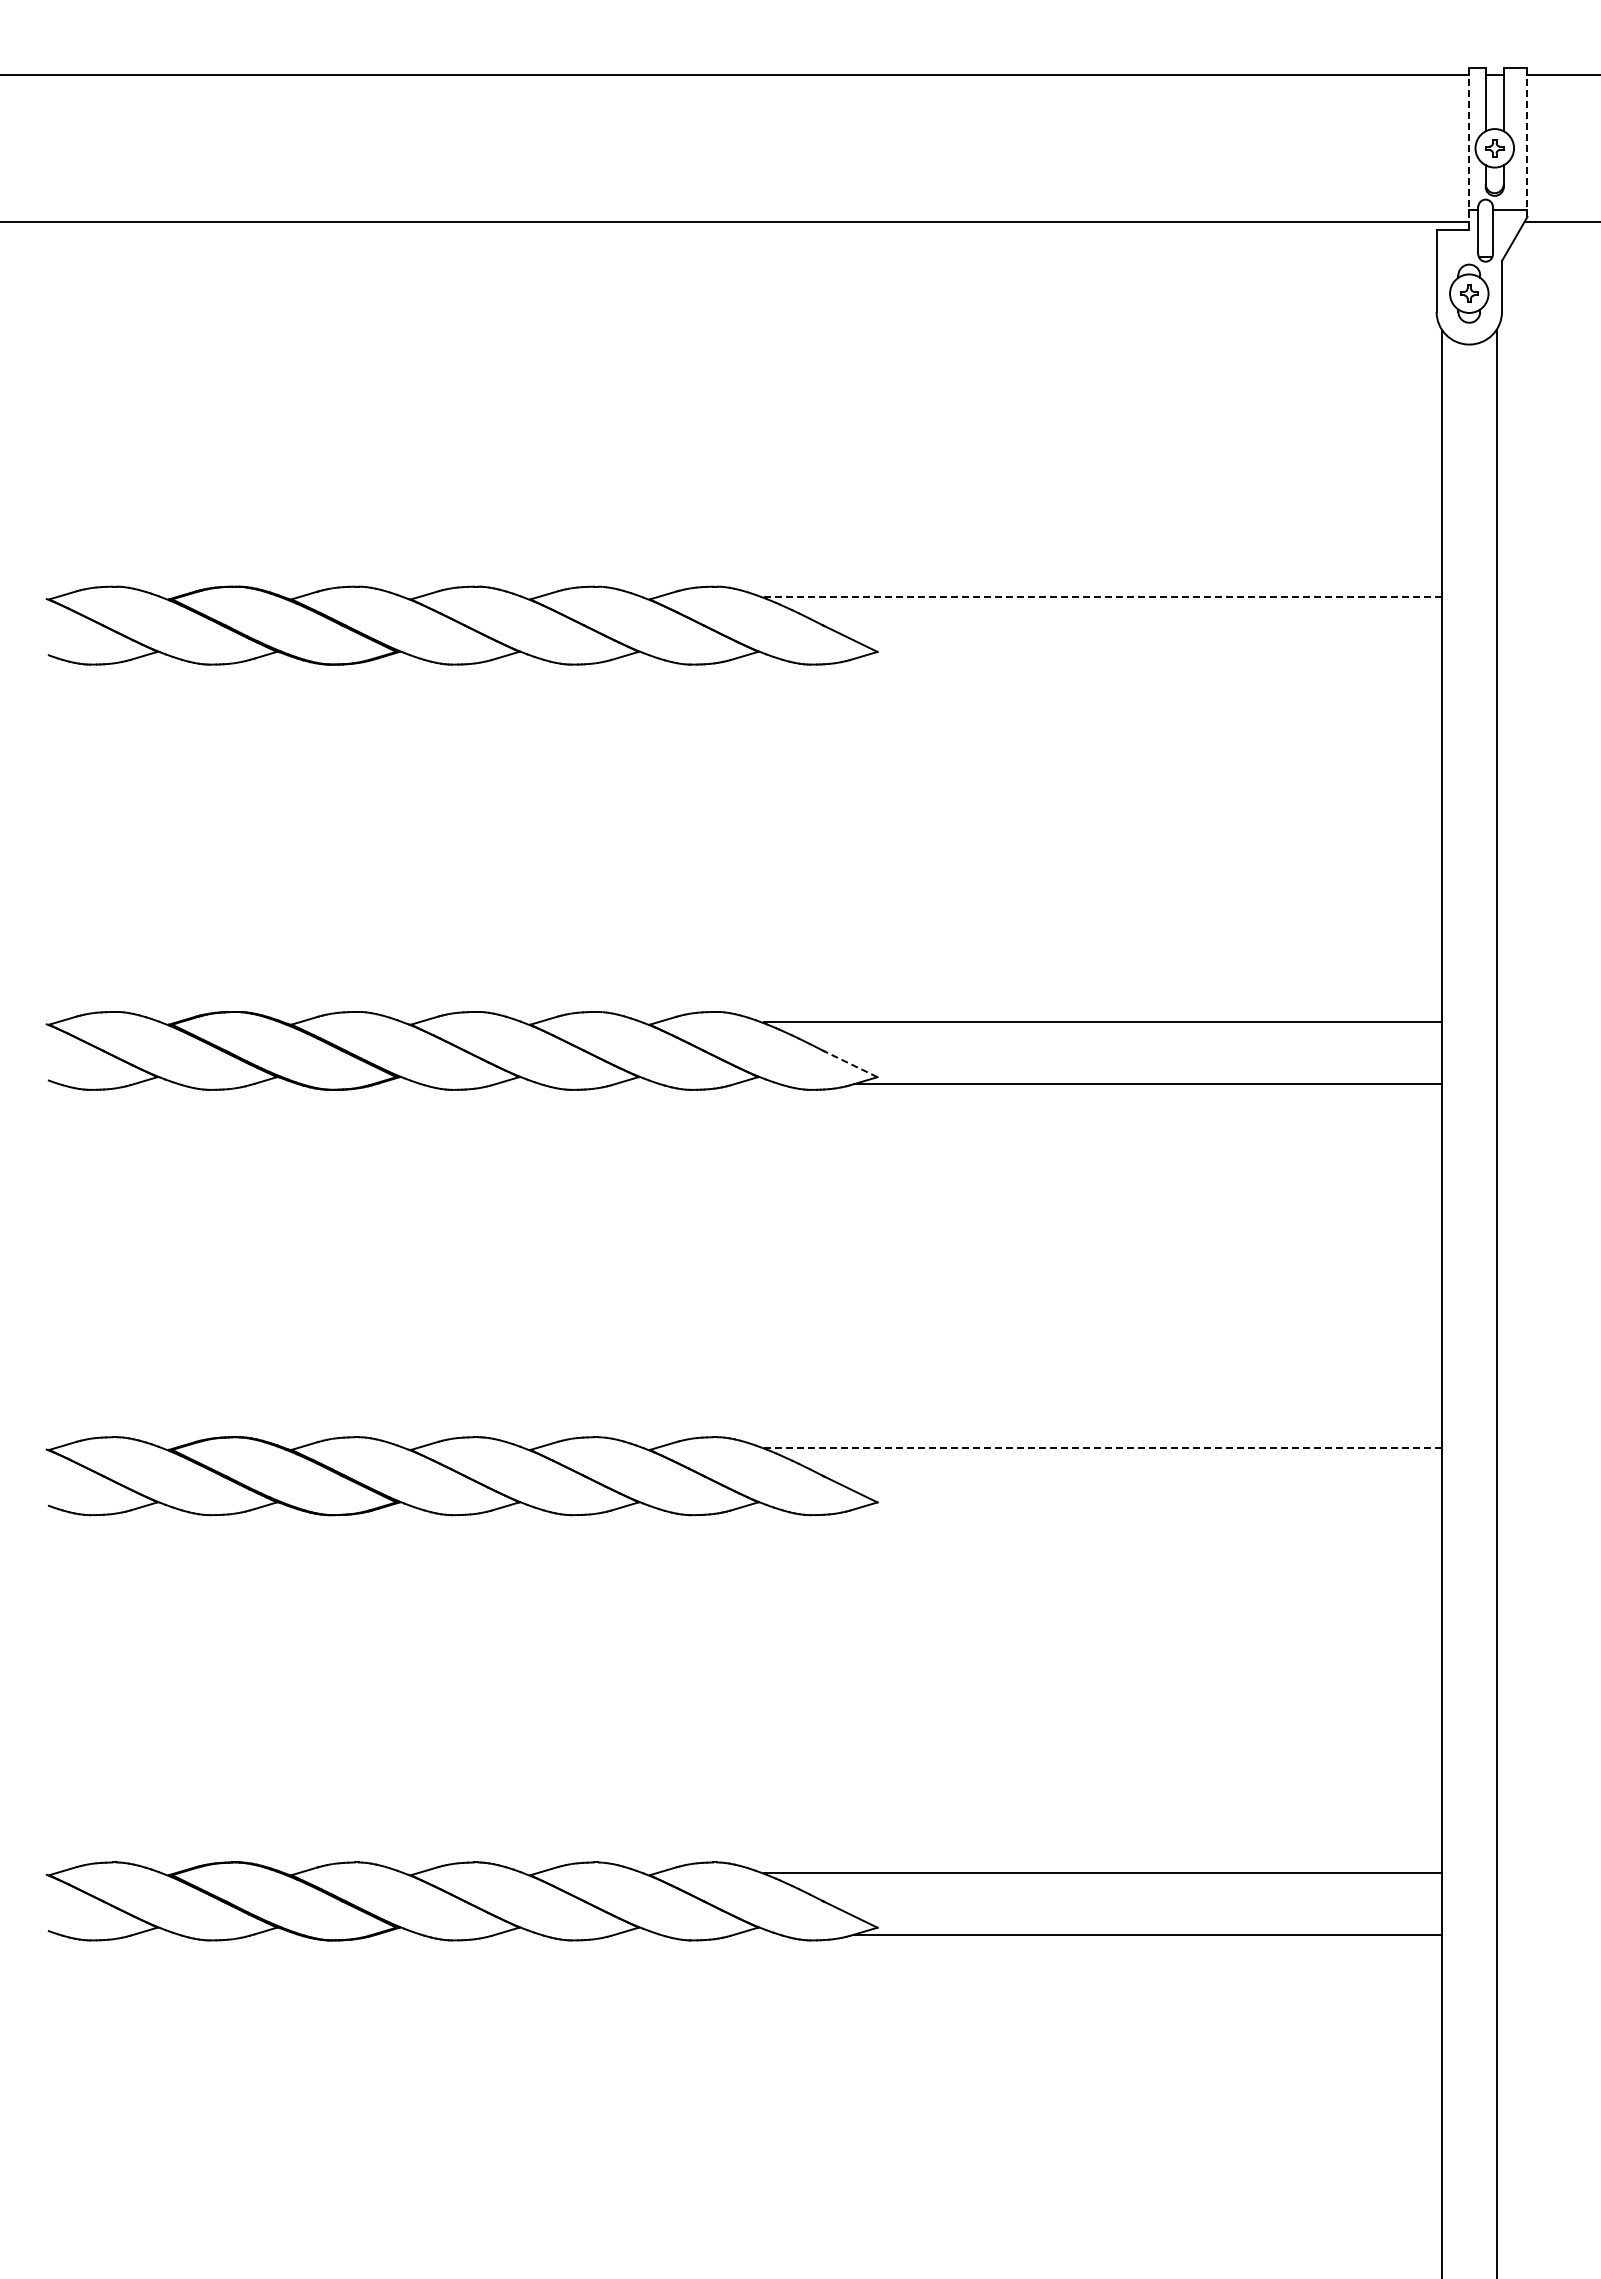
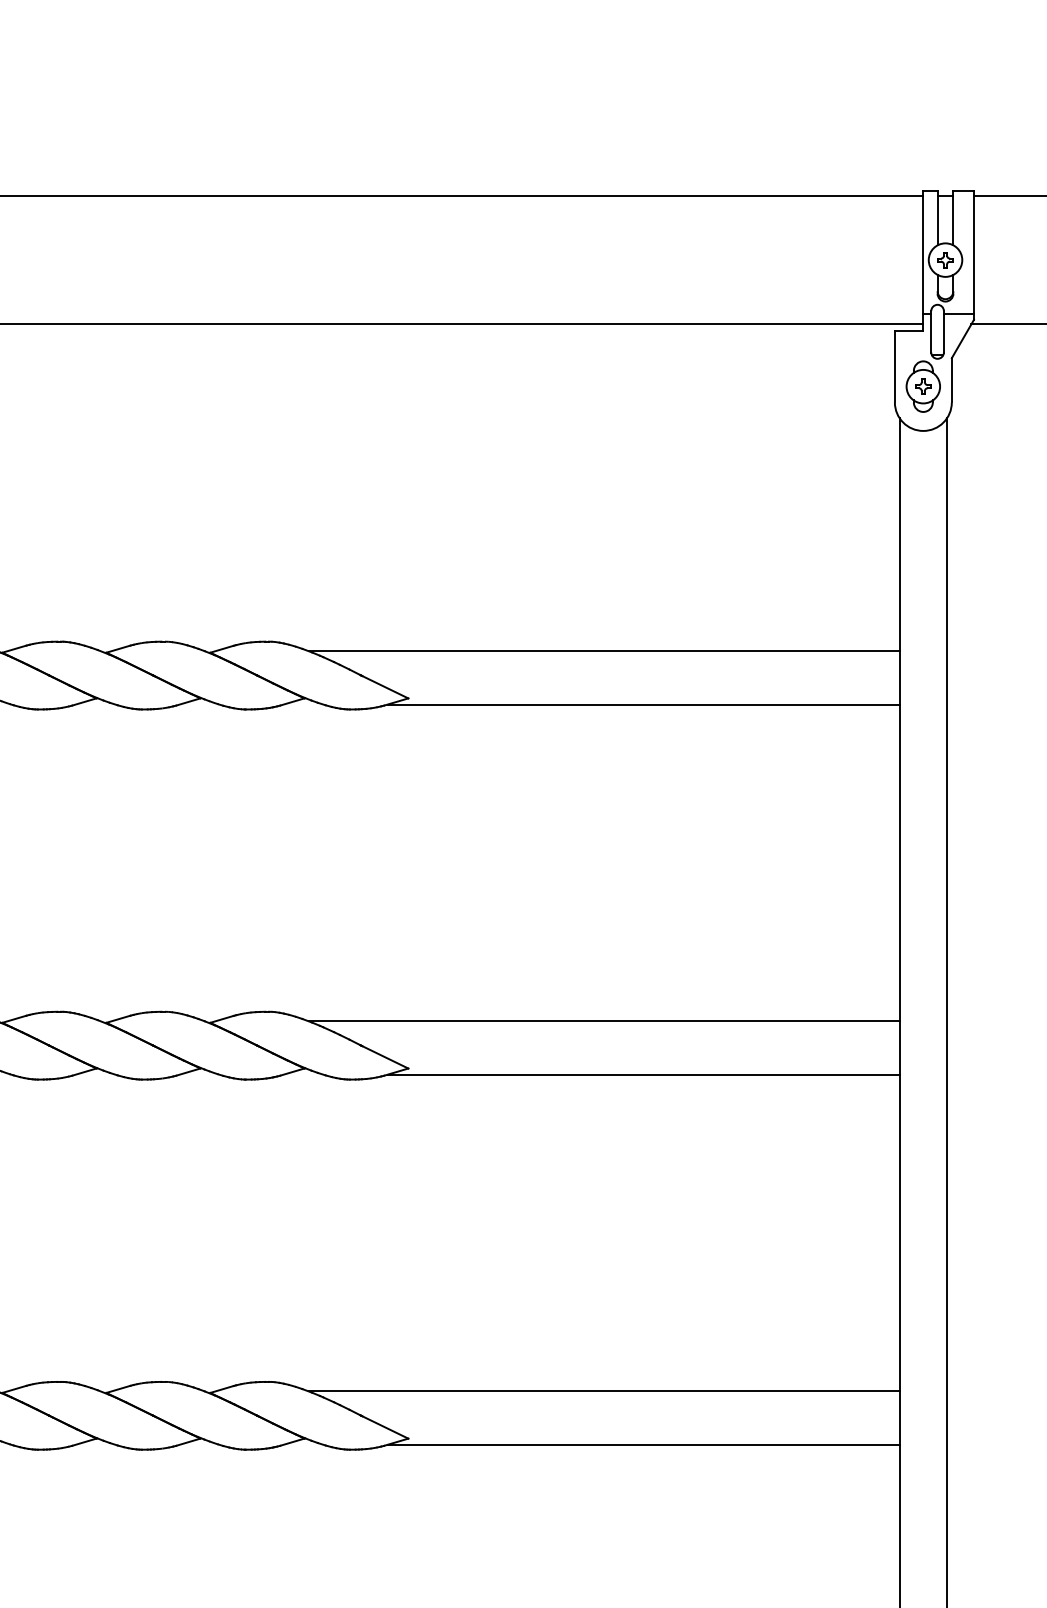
line: (1527, 143) -> (974, 255), dashed -> solid
line: (1469, 149) -> (923, 261), dashed -> solid
line: (1102, 597) -> (604, 651), dashed -> solid
line: (1147, 659) -> (643, 705), added
line: (850, 1063) -> (384, 1056), dashed -> solid
line: (1102, 1447) -> (604, 1390), dashed -> solid
line: (1147, 1509) -> (643, 1444), added

